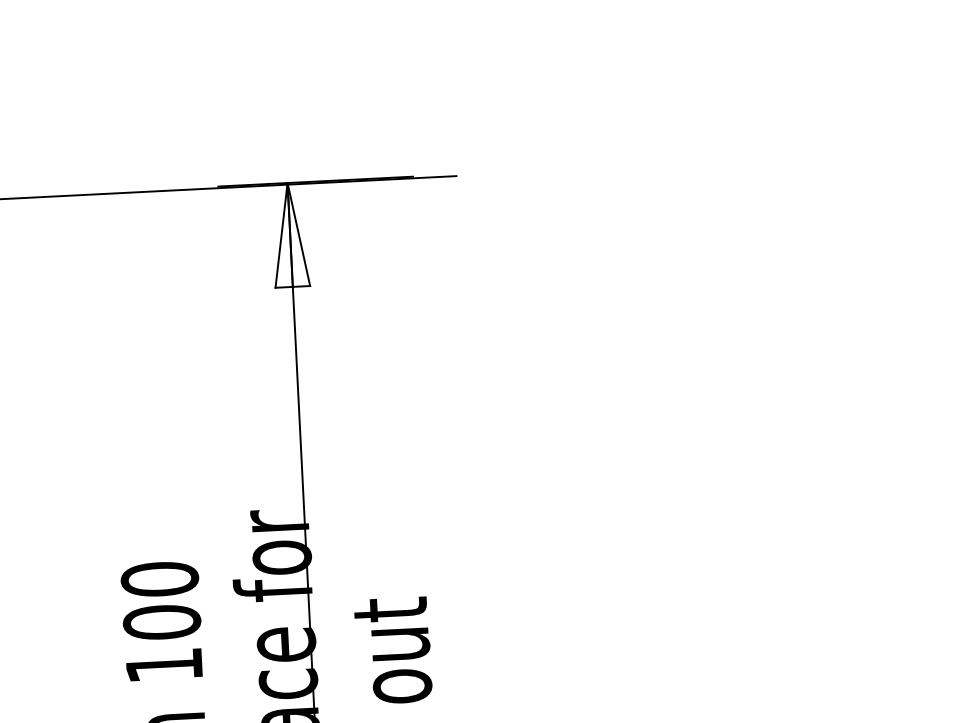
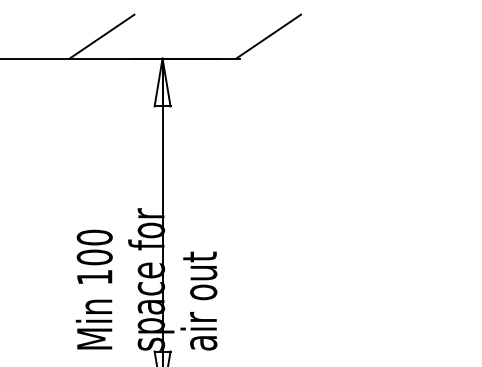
line: (515, 123) -> (268, 36), added
line: (152, 141) -> (101, 36), added

